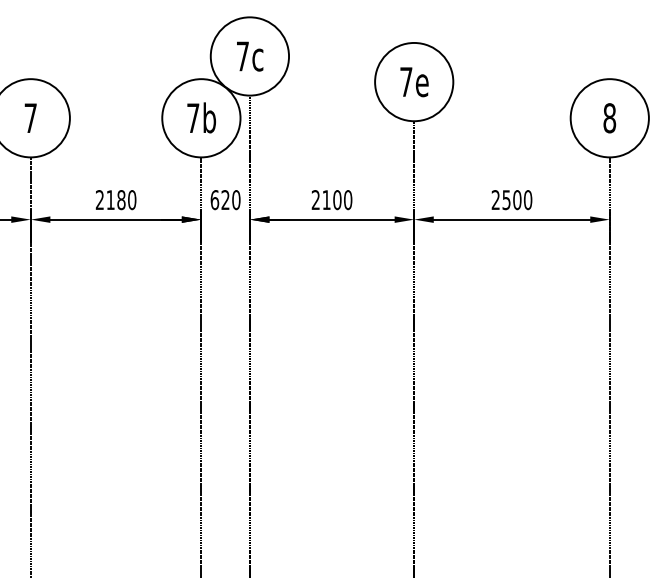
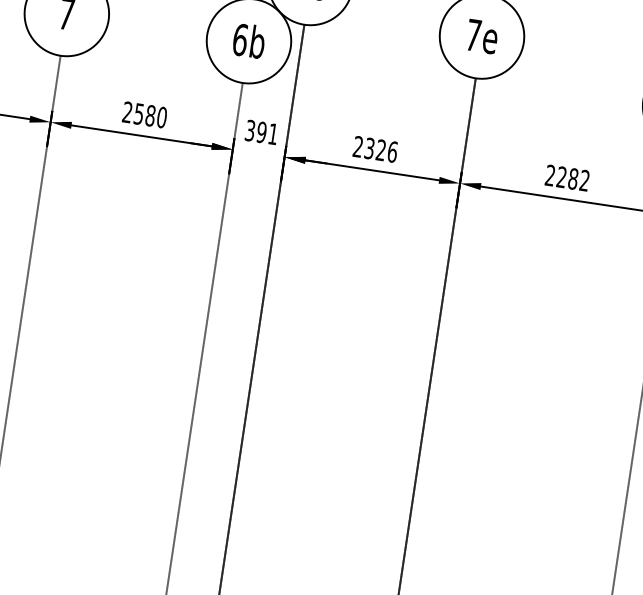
text: (193, 118) -> (240, 40), 7b -> 6b
text: (110, 200) -> (138, 114), 2180 -> 2580
text: (225, 200) -> (261, 132), 620 -> 391
text: (337, 200) -> (381, 150), 2100 -> 2326
text: (517, 200) -> (573, 179), 2500 -> 2282

